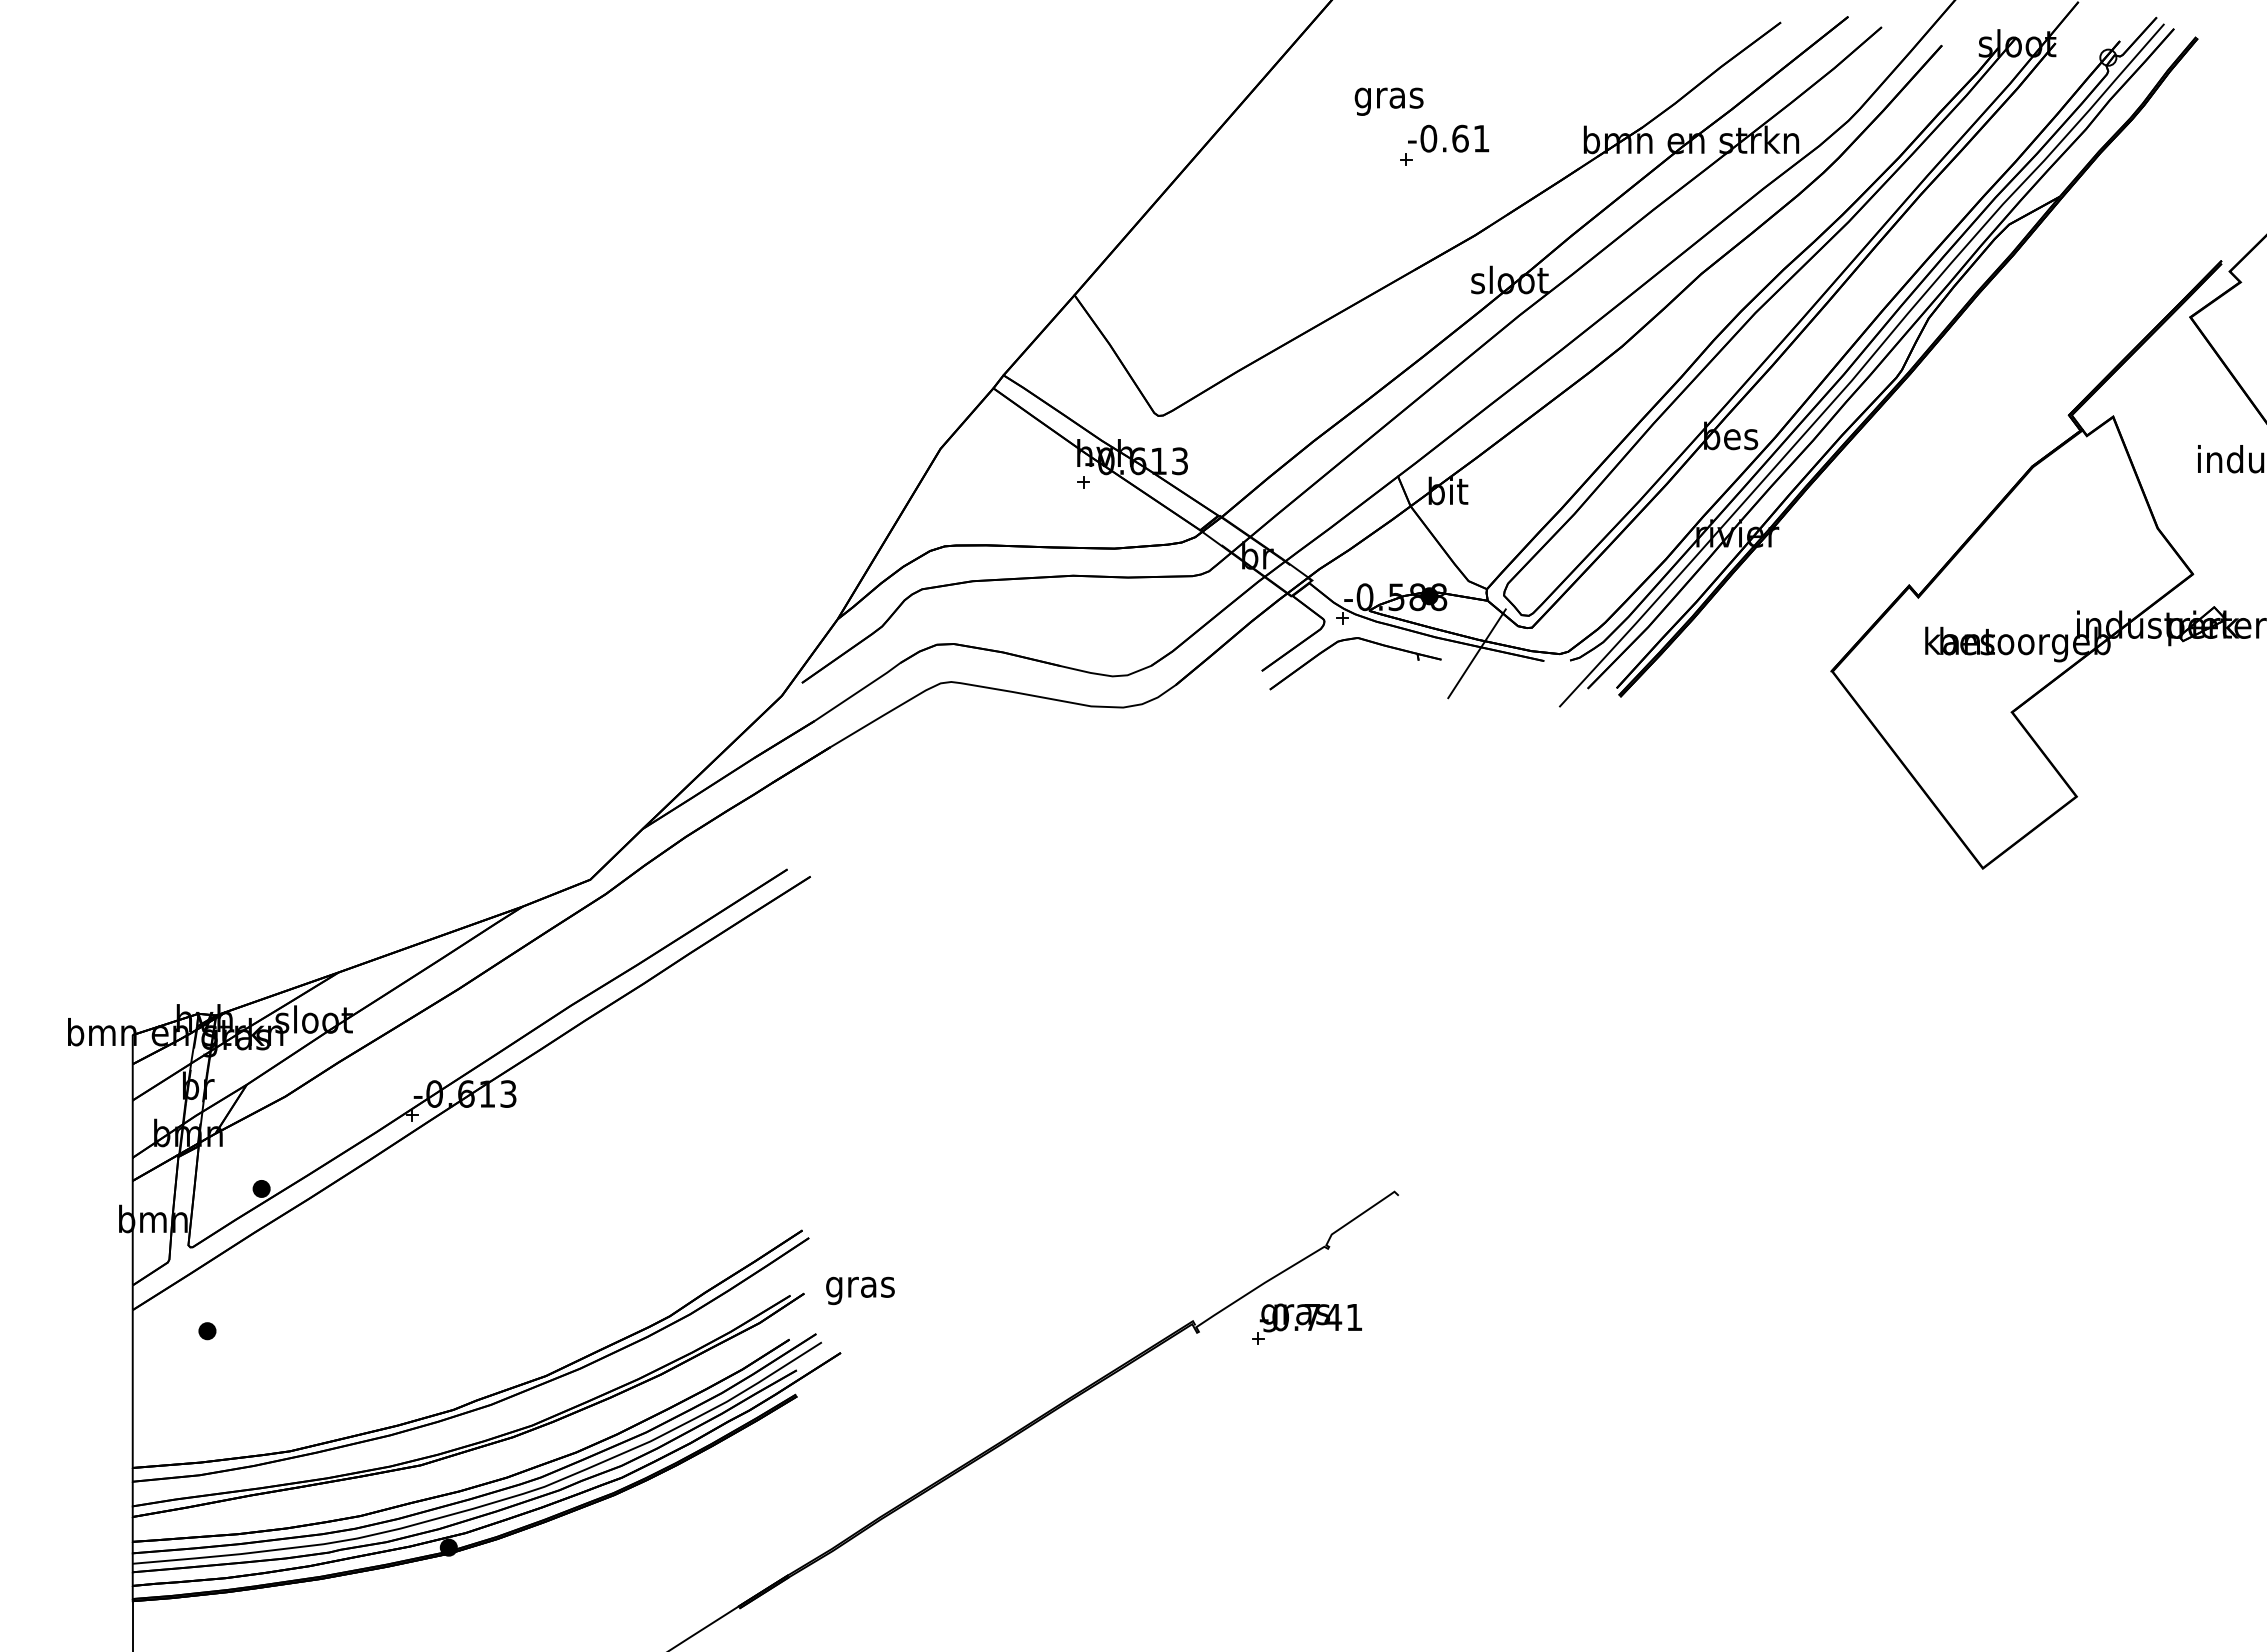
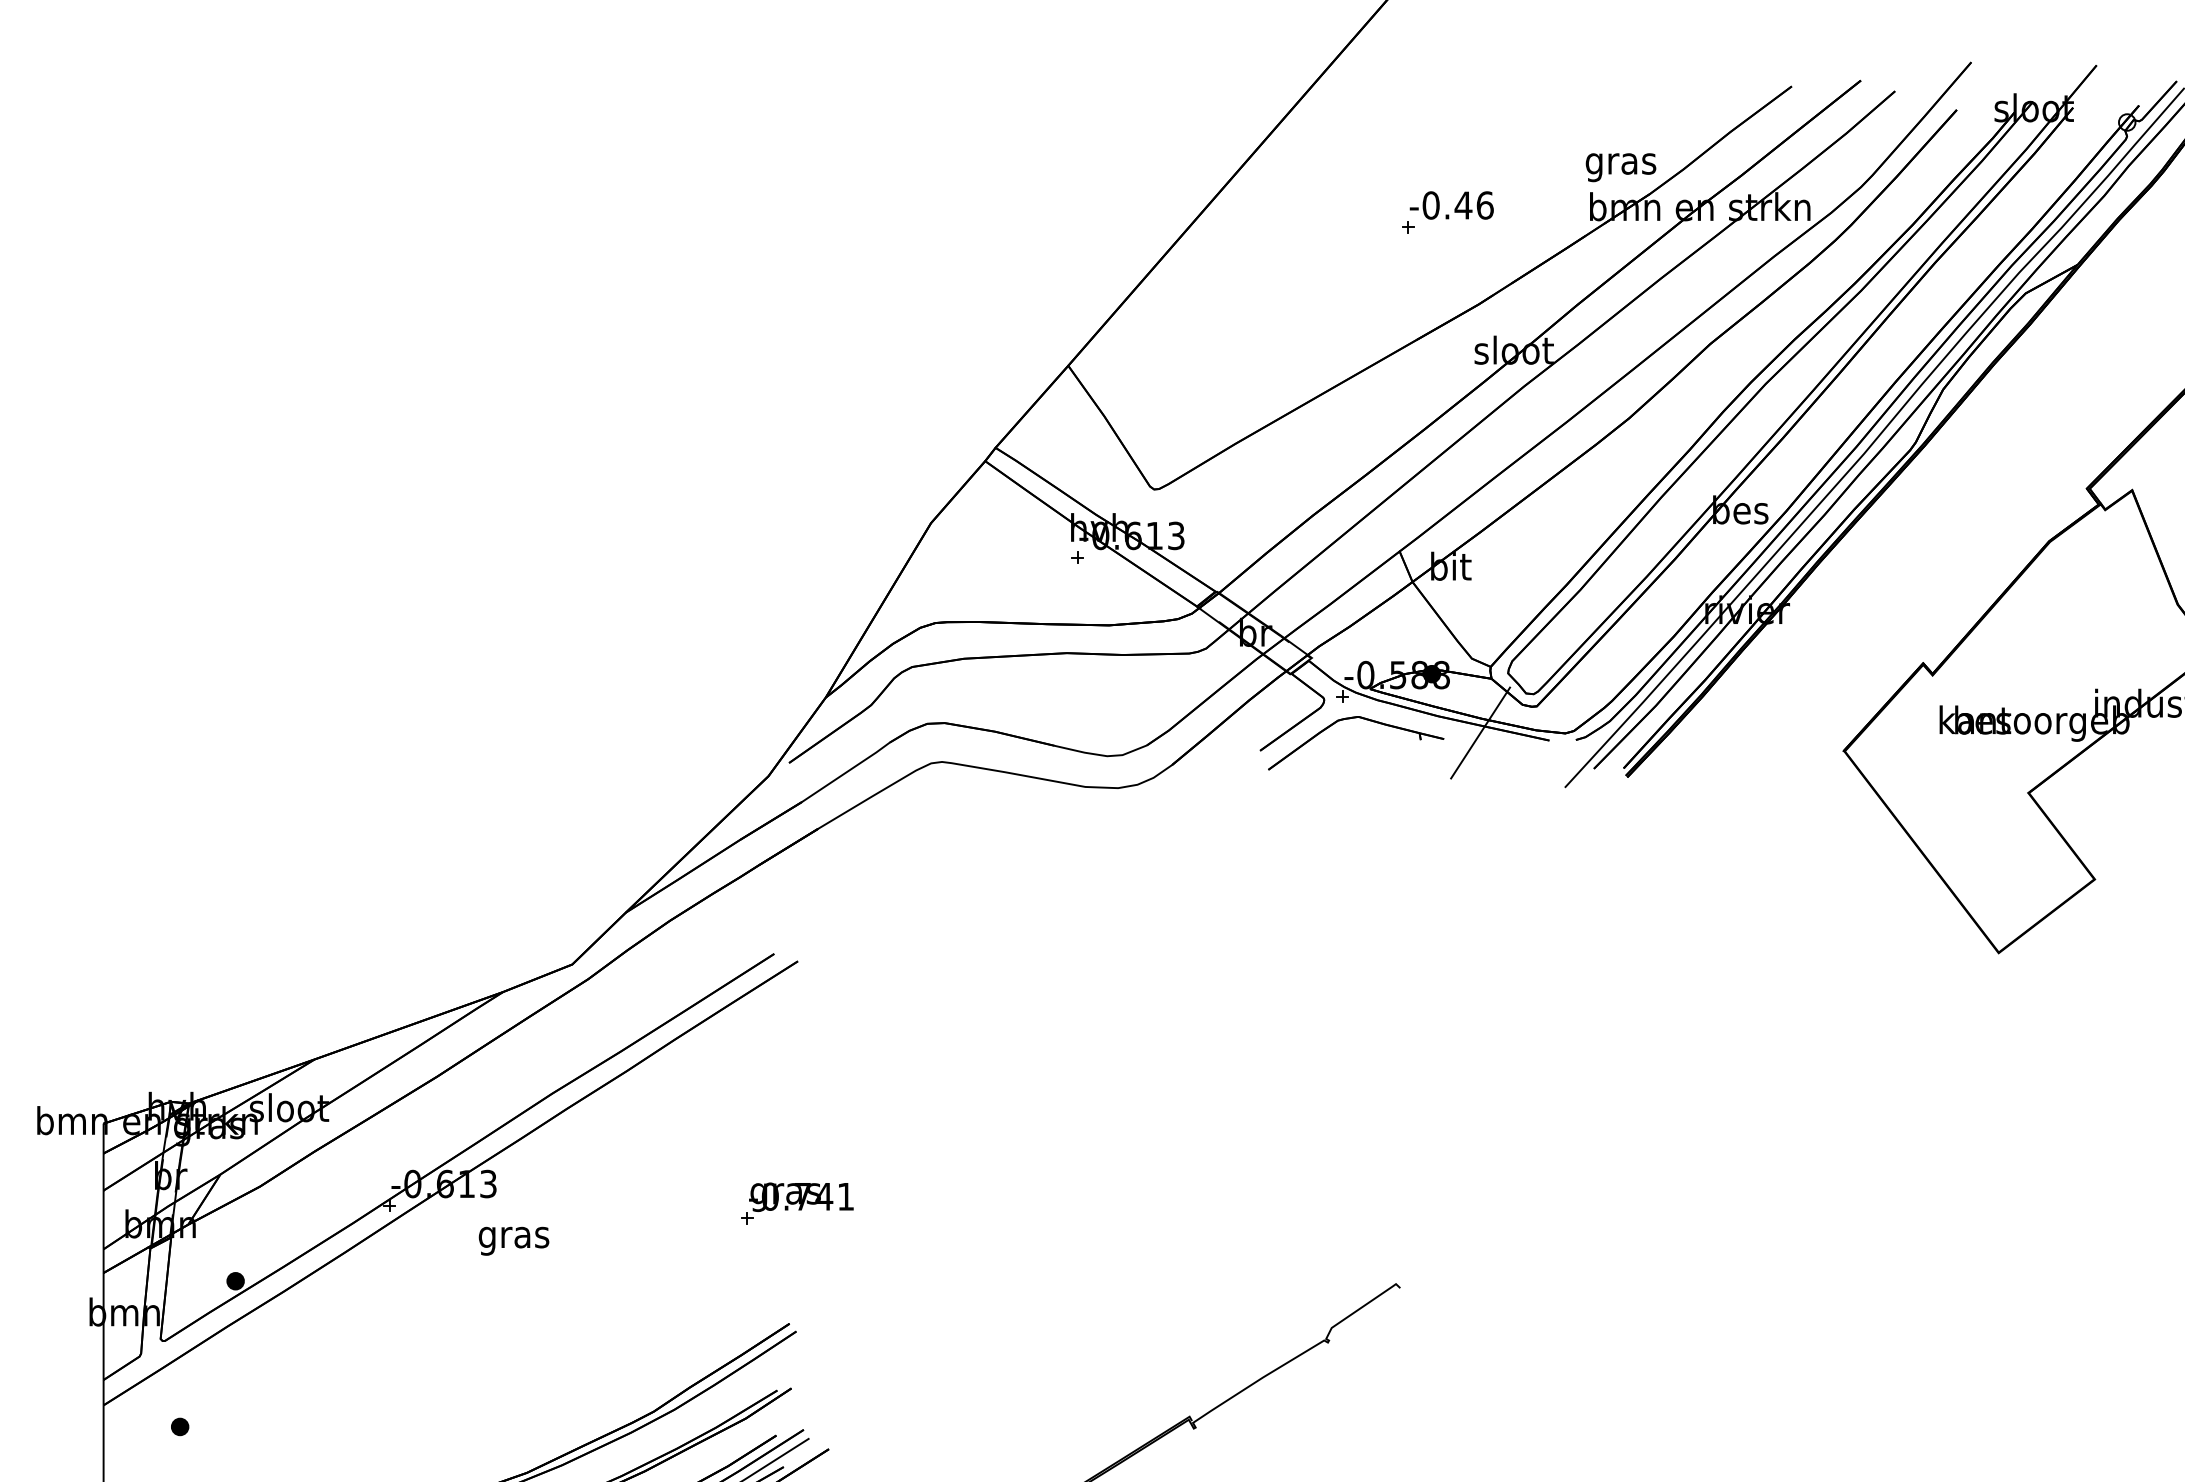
text: (1388, 101) -> (1620, 167), moved
text: (1470, 138) -> (1473, 205), -0.61 -> -0.46
text: (860, 1290) -> (514, 1240), moved
part: (1306, 1323) -> (796, 1202), moved

